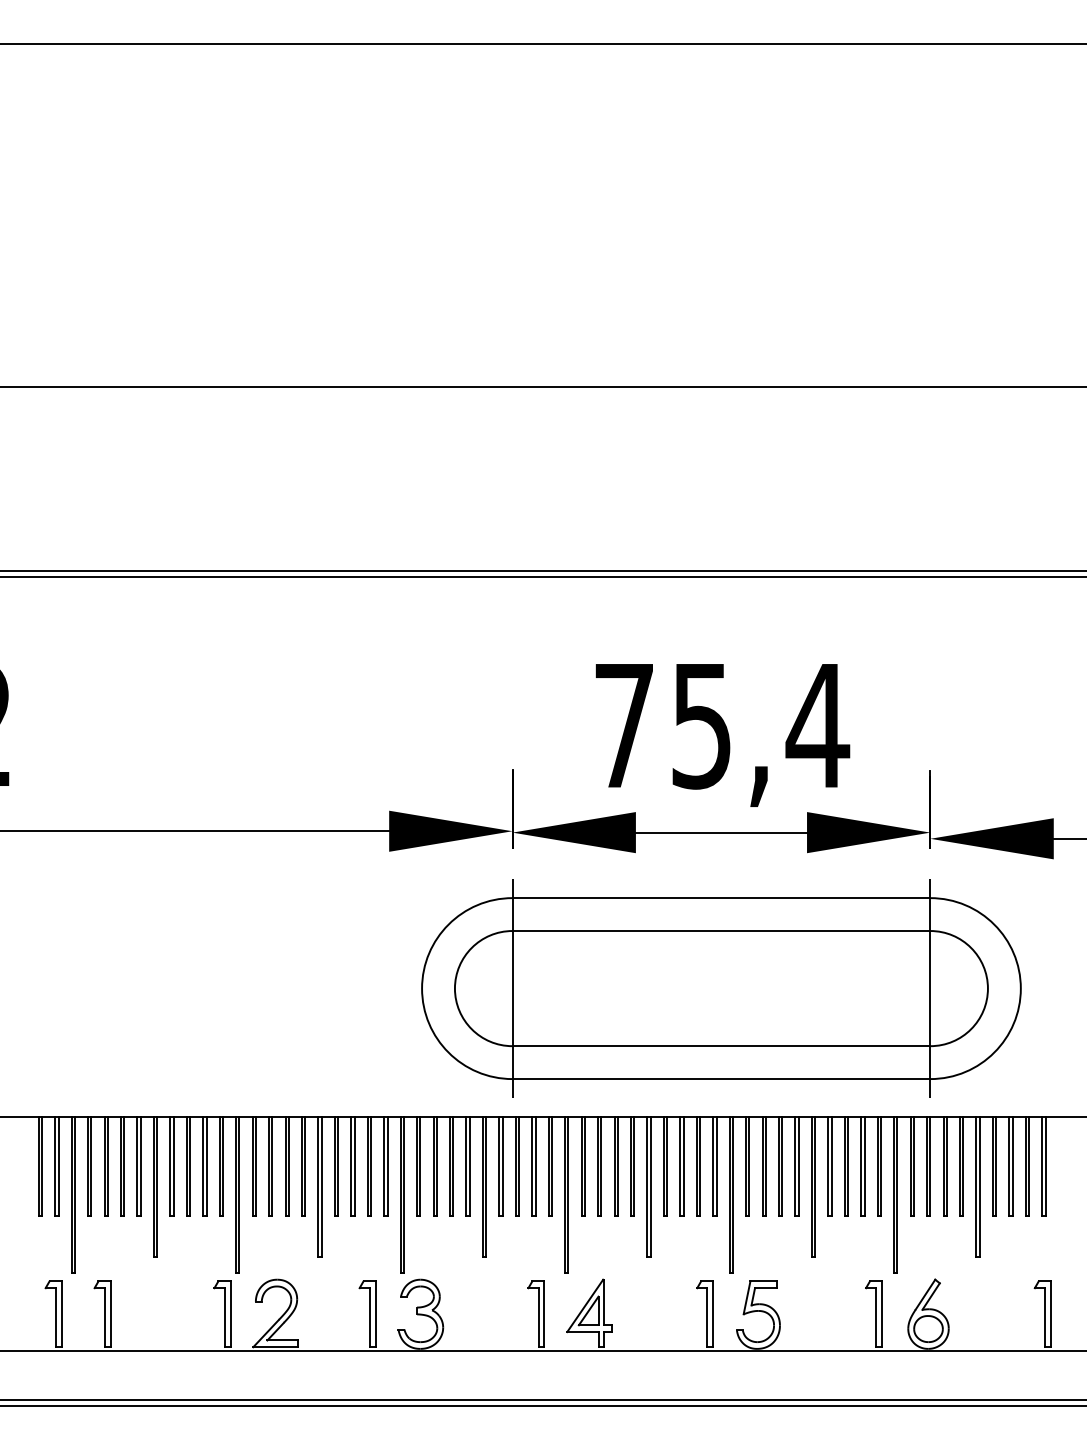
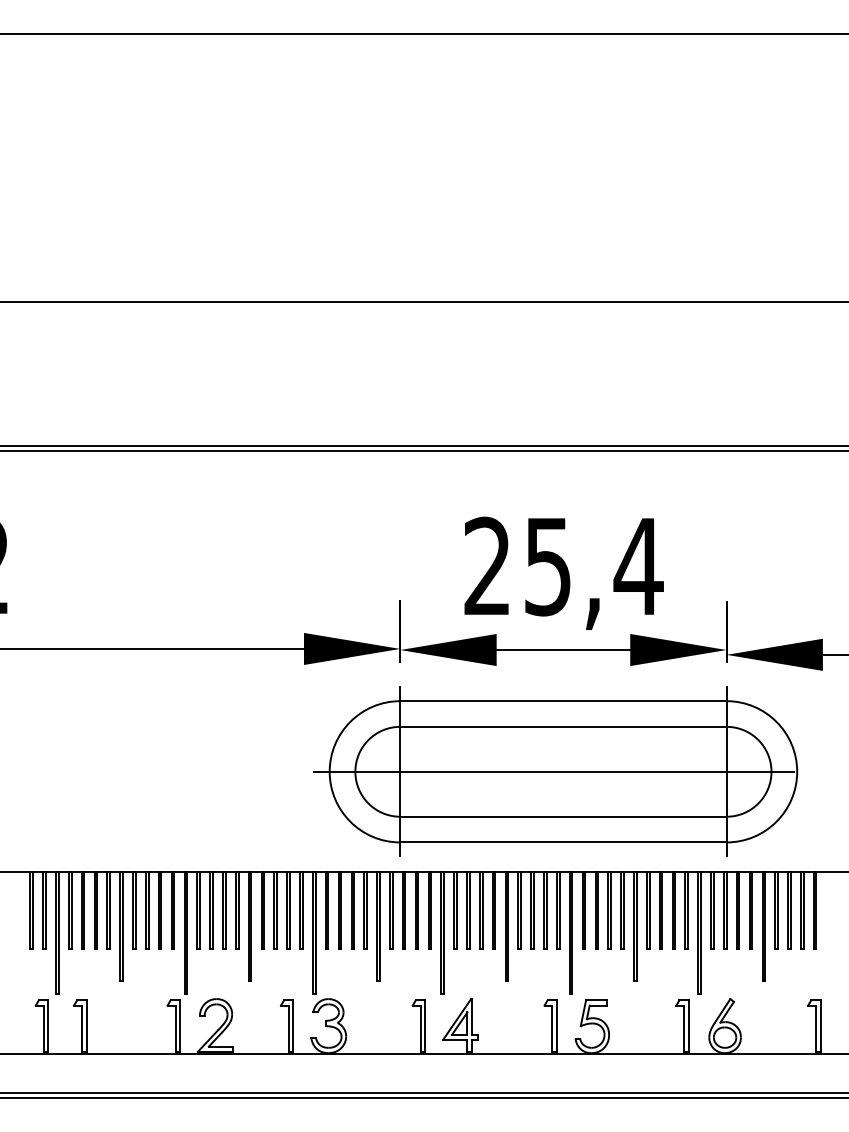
text: (622, 724) -> (486, 565), 75,4 -> 25,4
line: (721, 988) -> (563, 771), added

